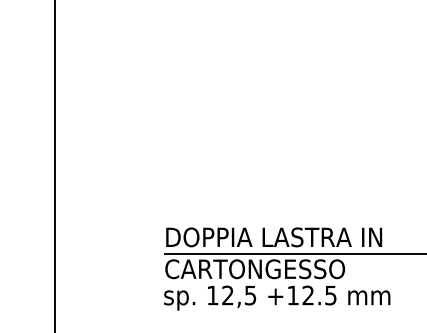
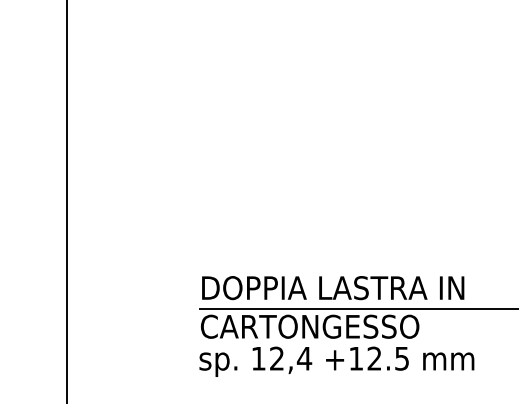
text: (250, 295) -> (304, 358), 12,5 -> 12,4

